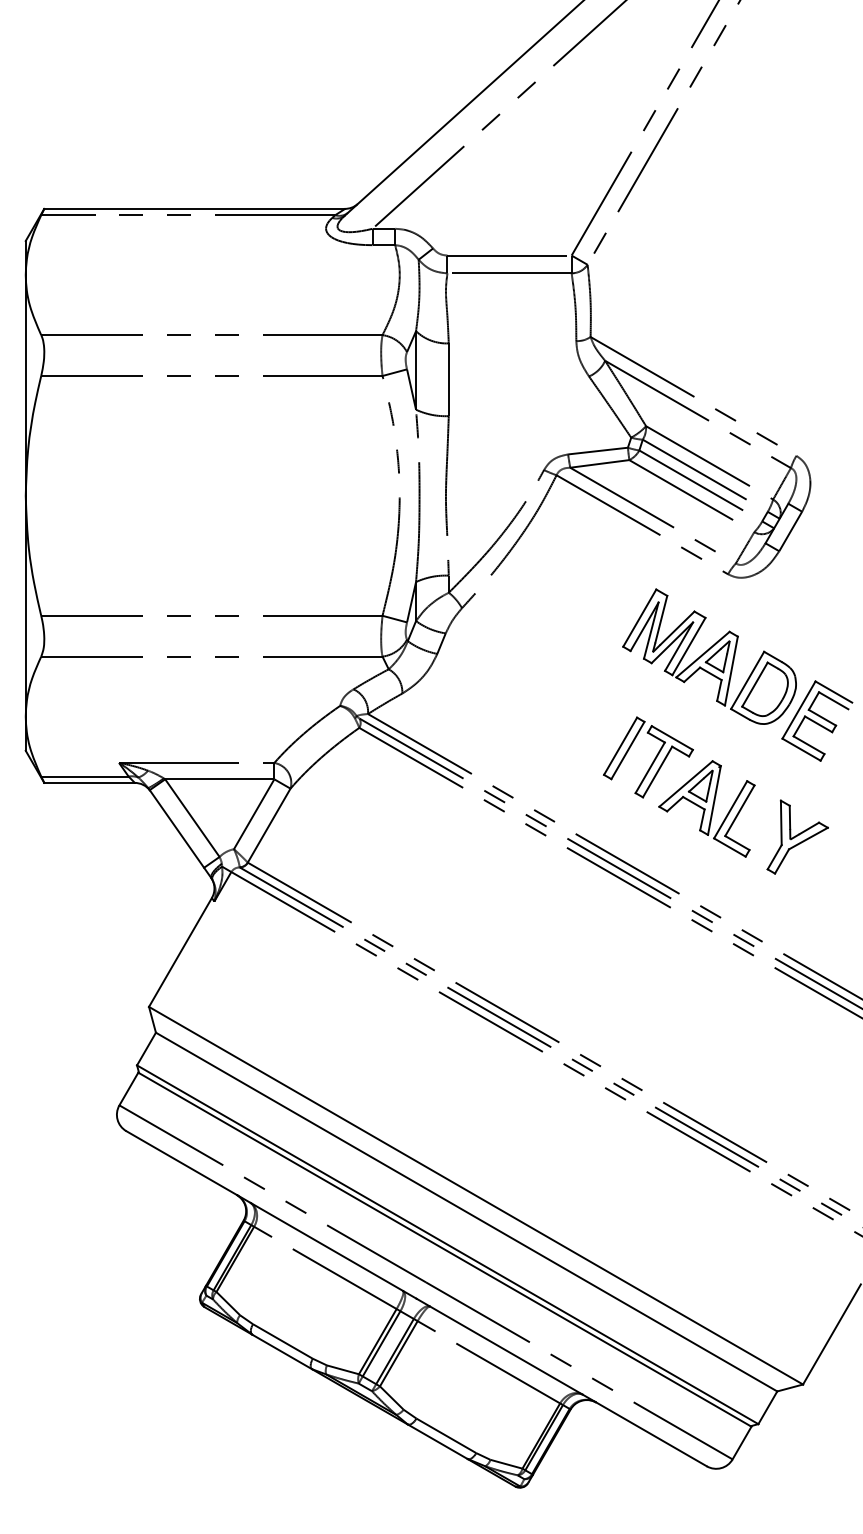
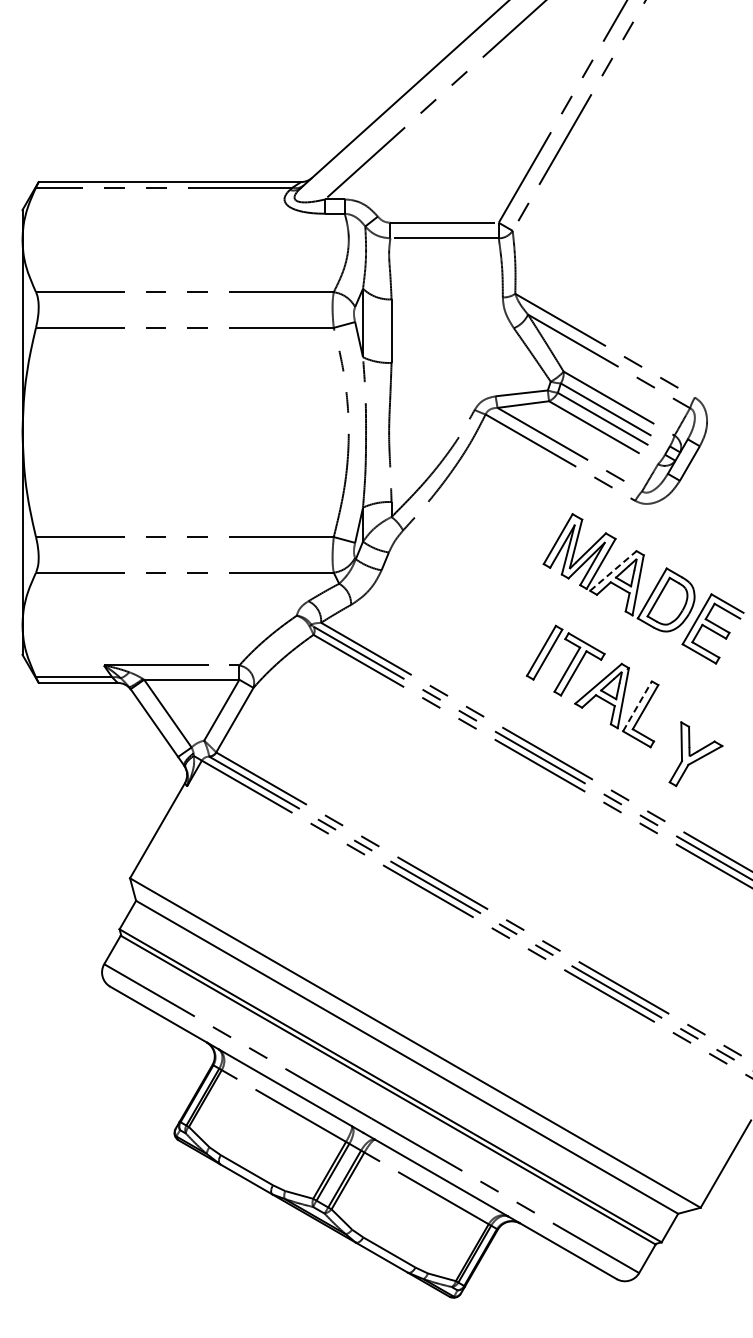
line: (703, 654) -> (613, 570), solid -> dashed
line: (730, 809) -> (637, 706), solid -> dashed
part: (797, 837) -> (695, 754), moved

